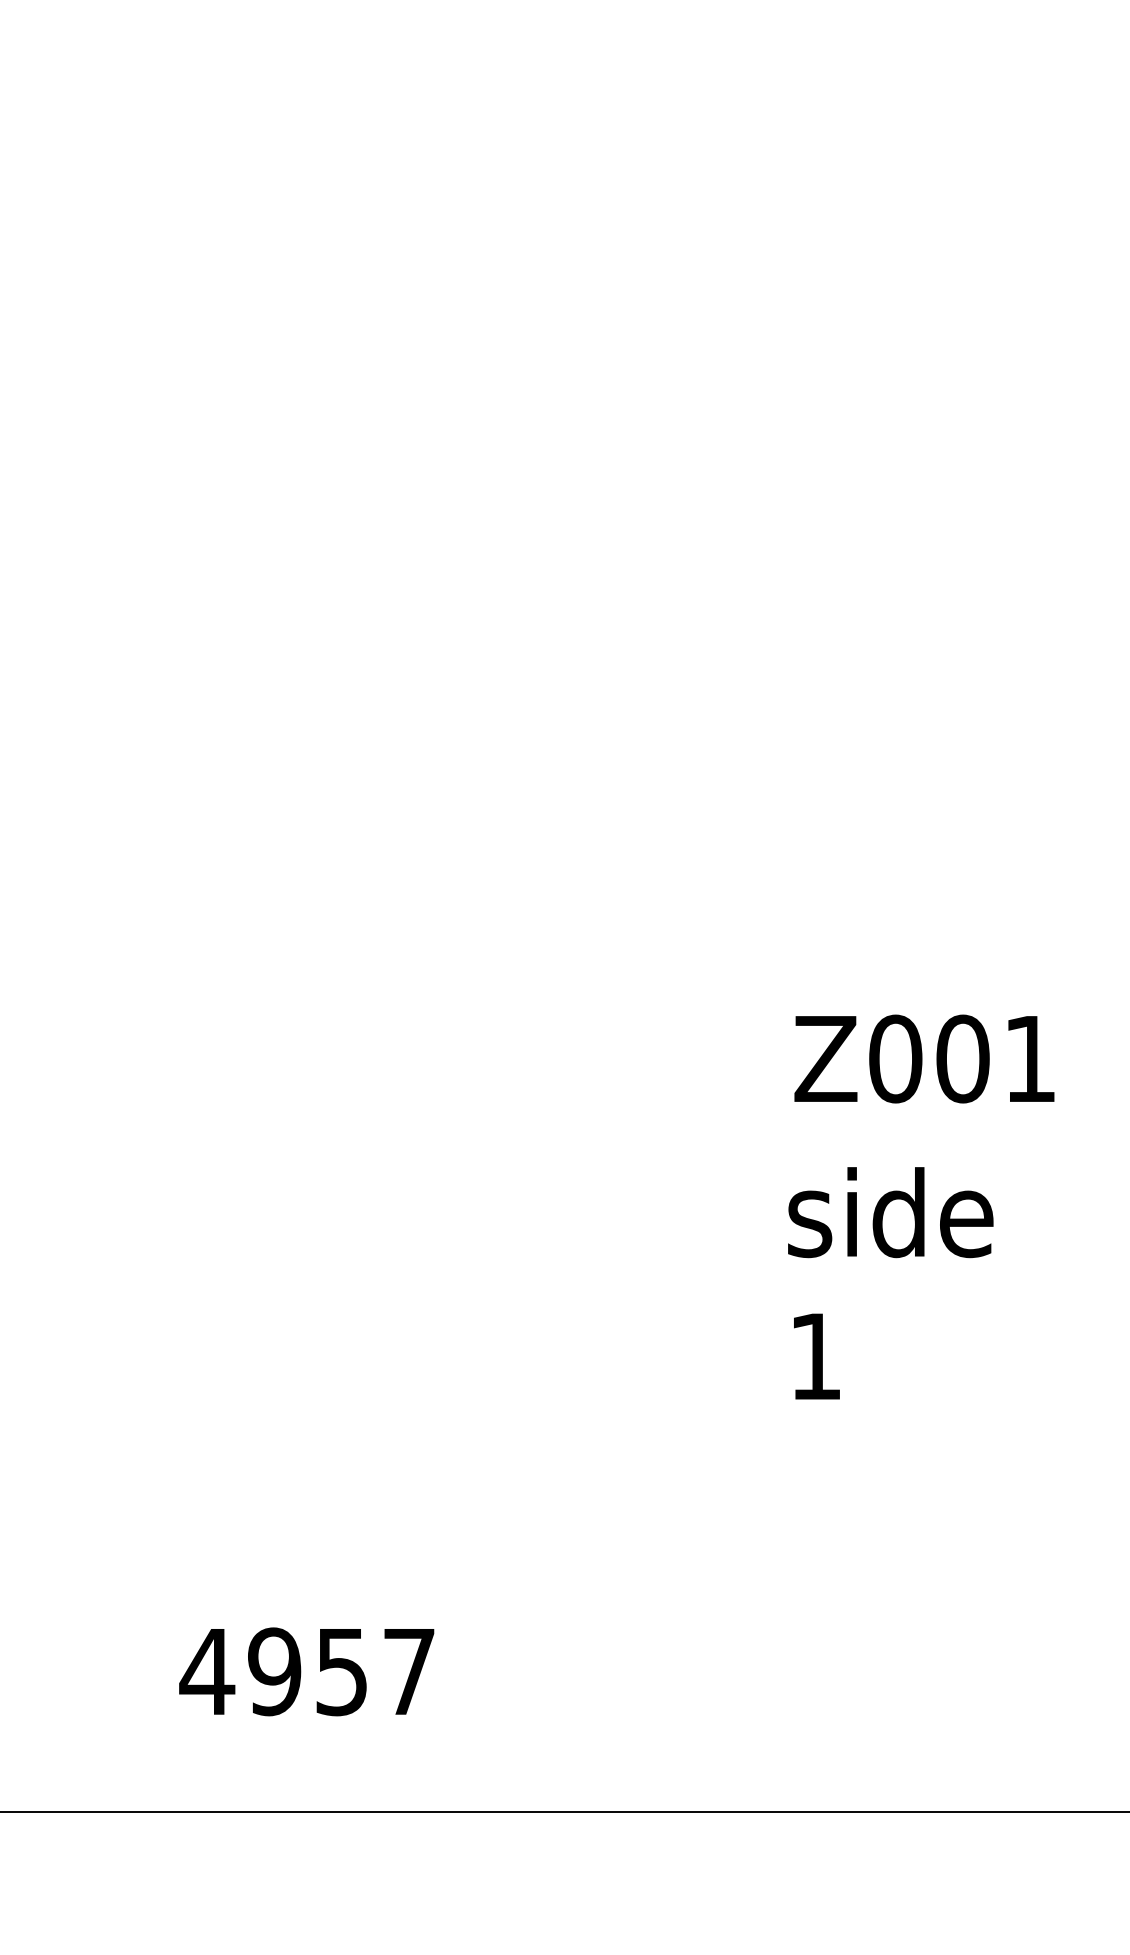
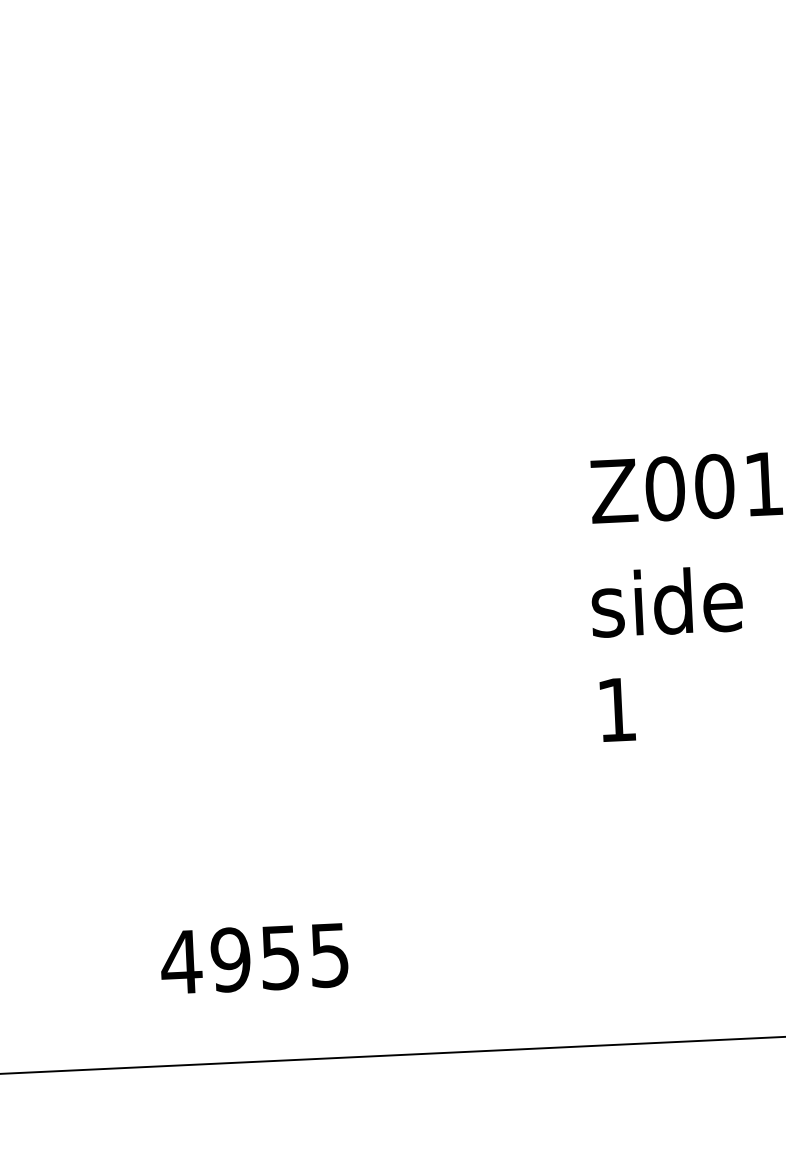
text: (409, 1672) -> (329, 955), 4957 -> 4955

